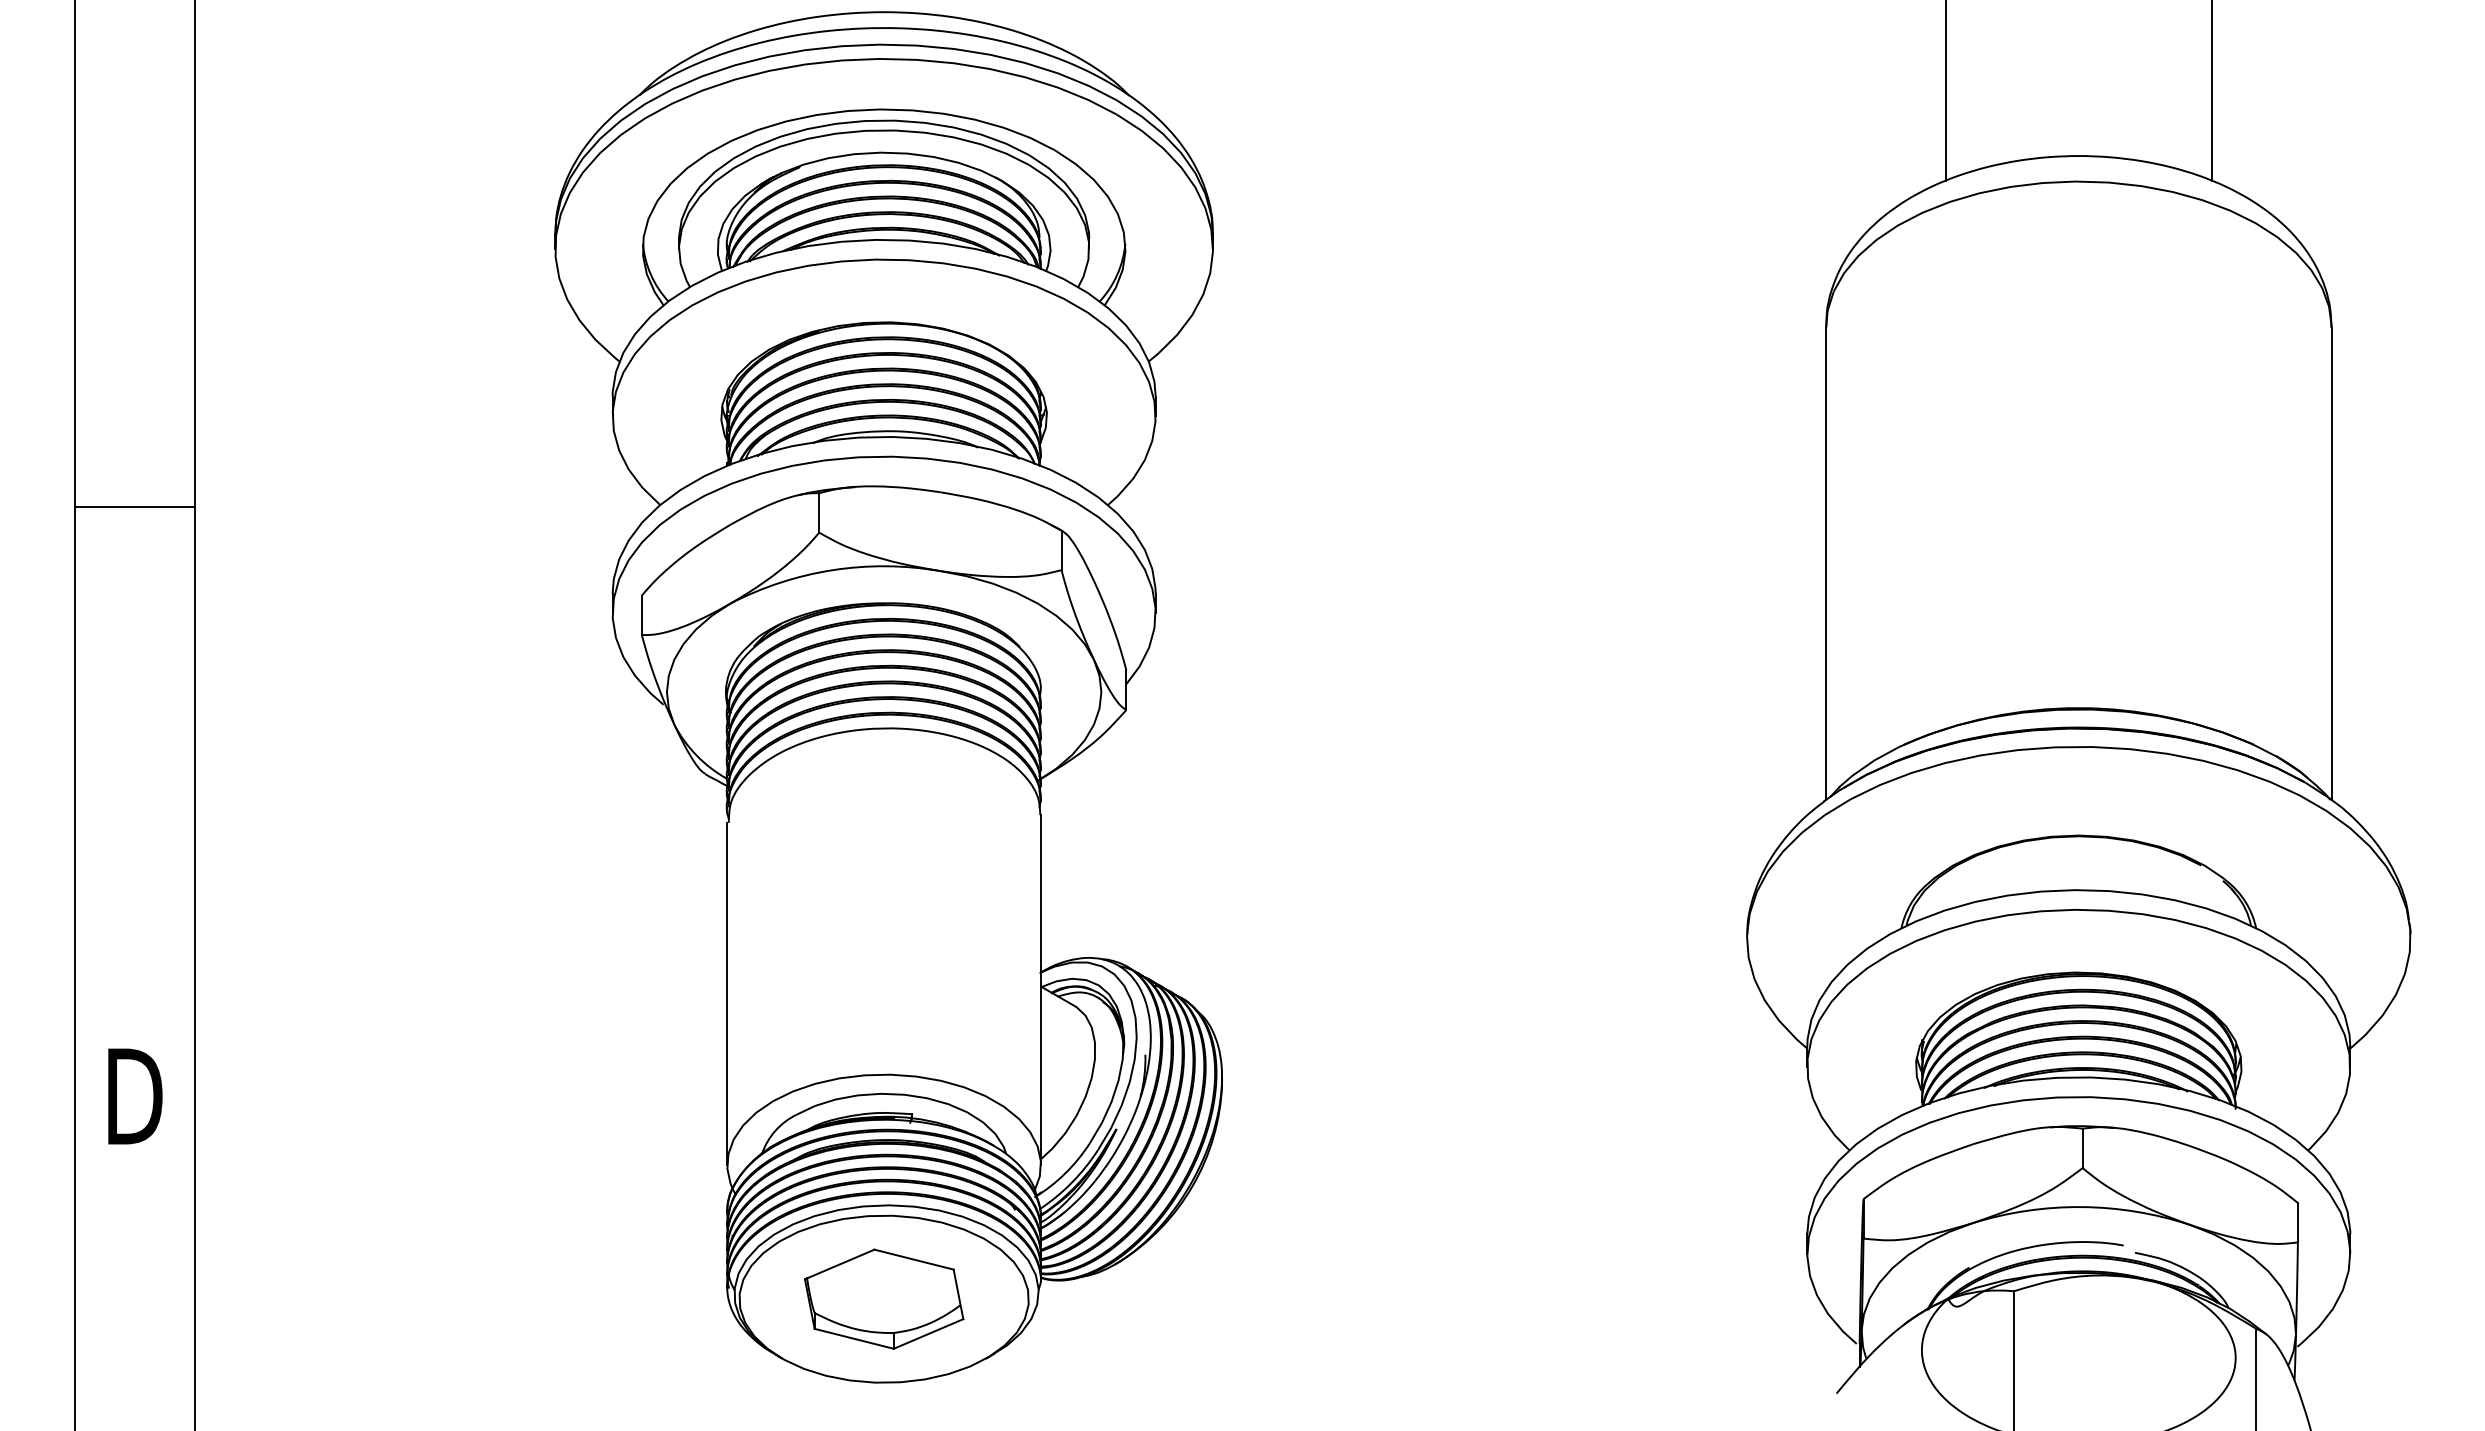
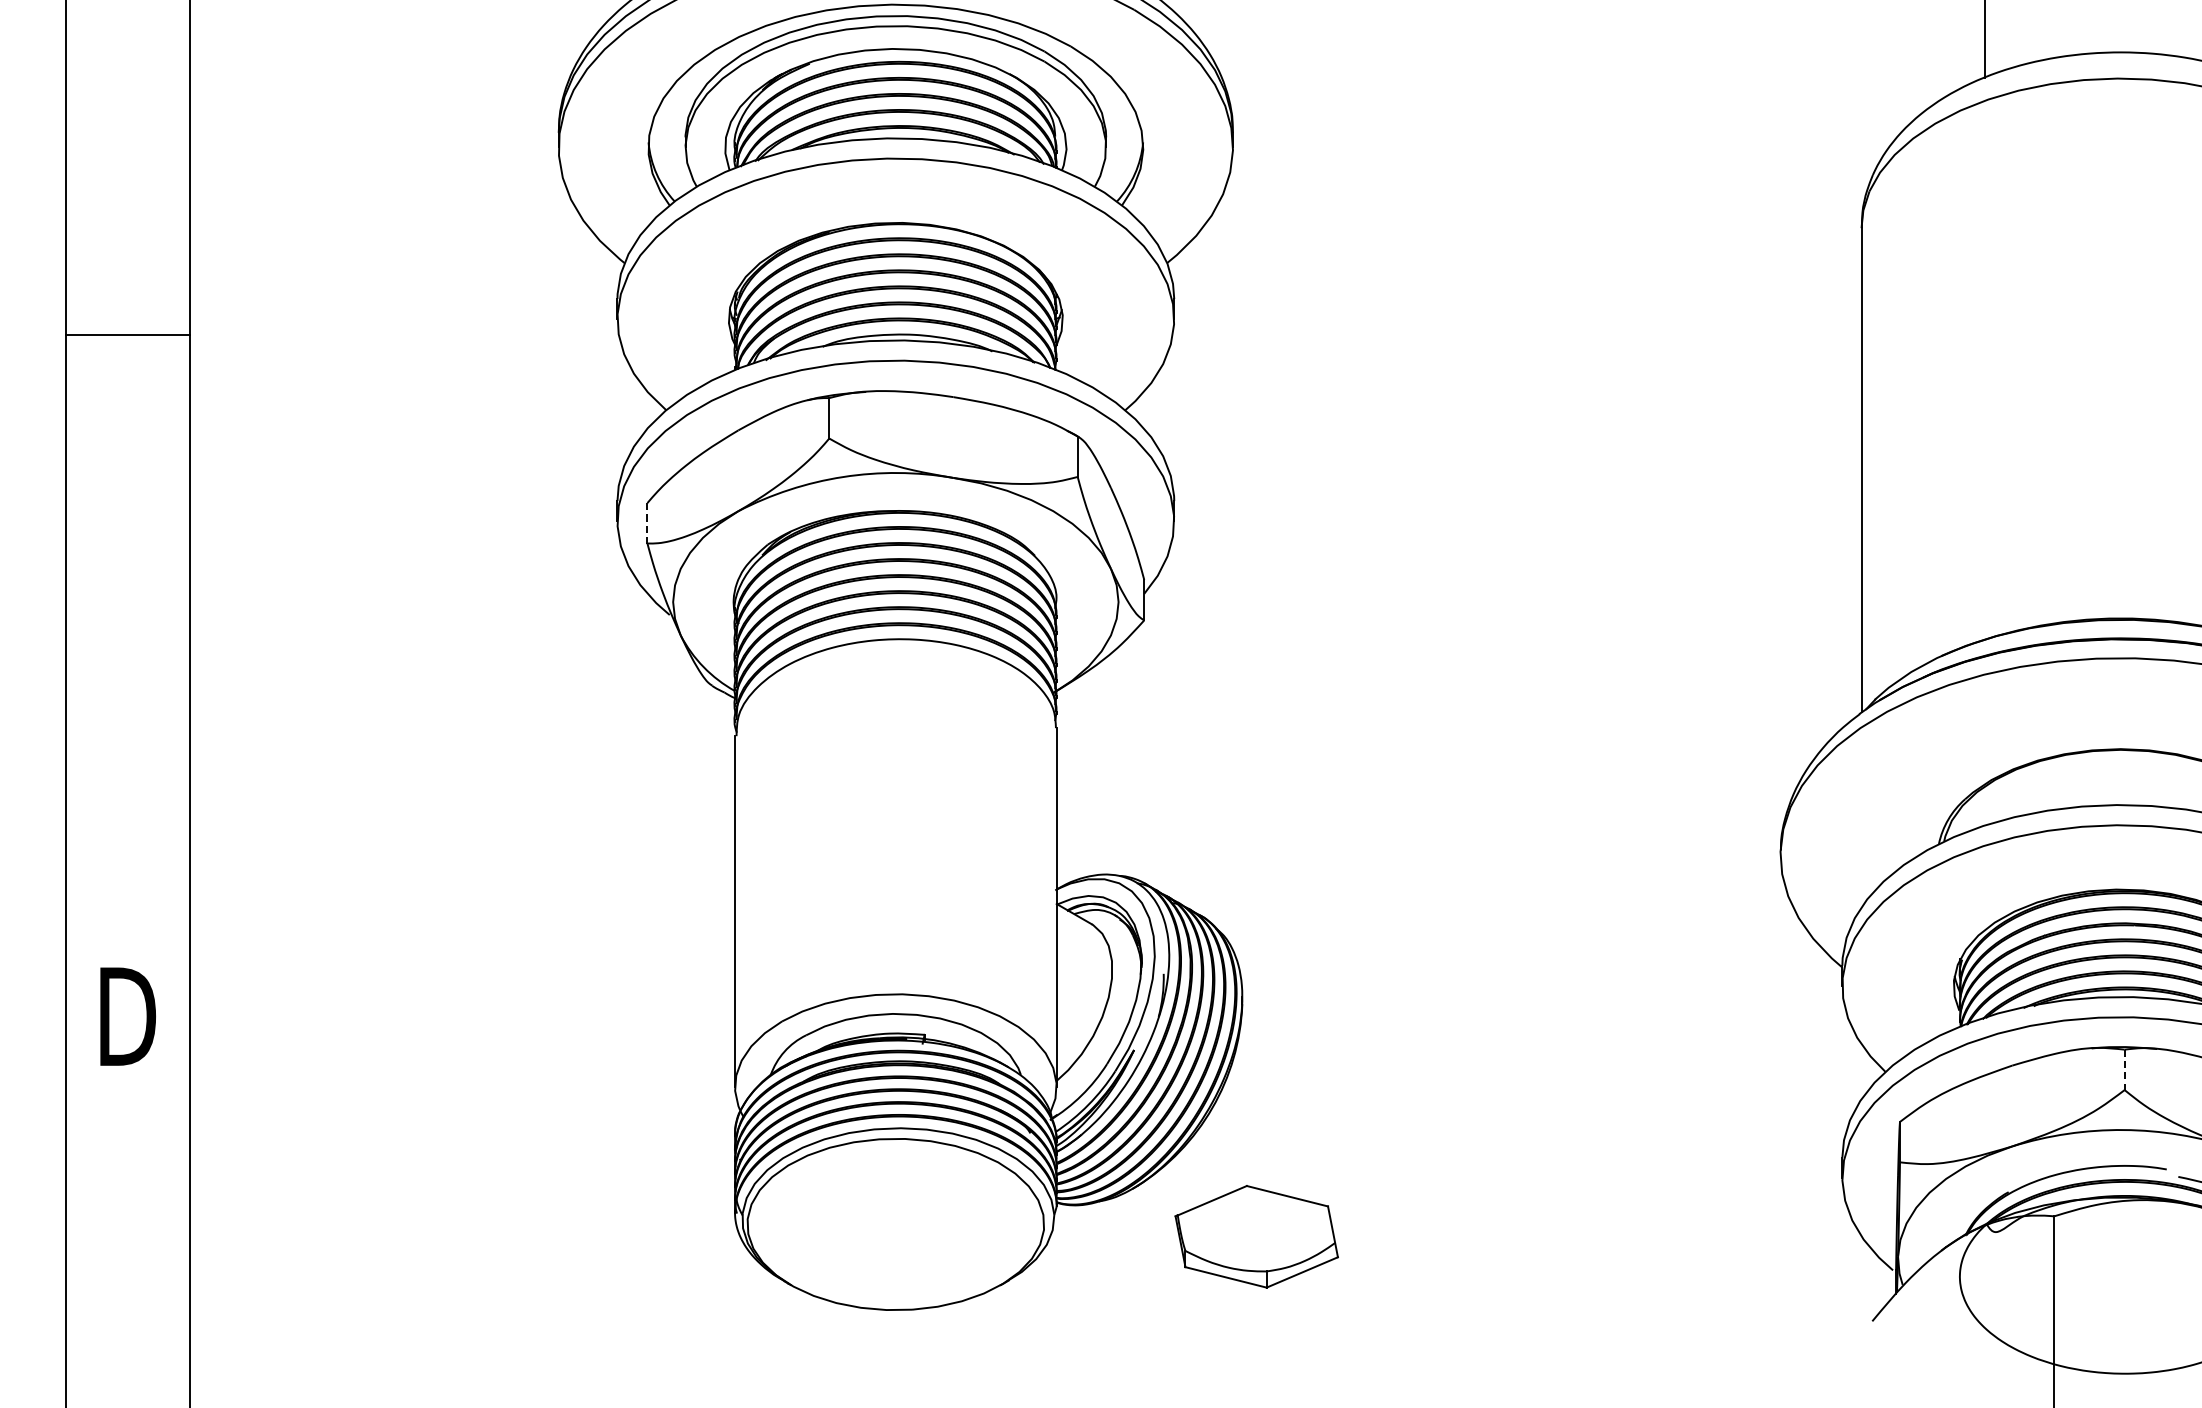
line: (134, 507) -> (127, 335), moved
line: (641, 615) -> (647, 523), solid -> dashed
line: (2082, 1148) -> (2124, 1069), solid -> dashed
part: (883, 1298) -> (1256, 1236), moved

